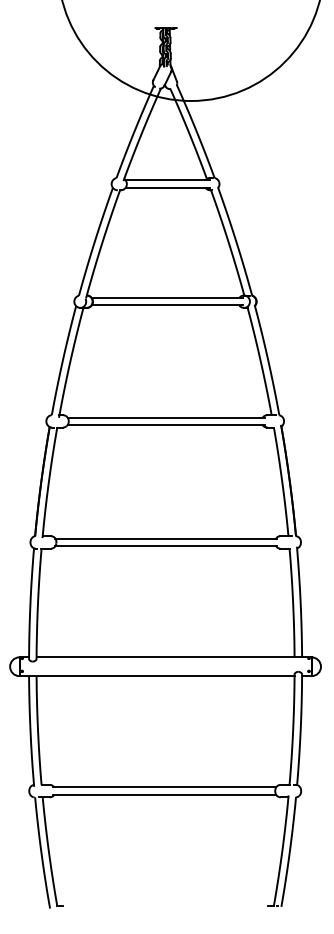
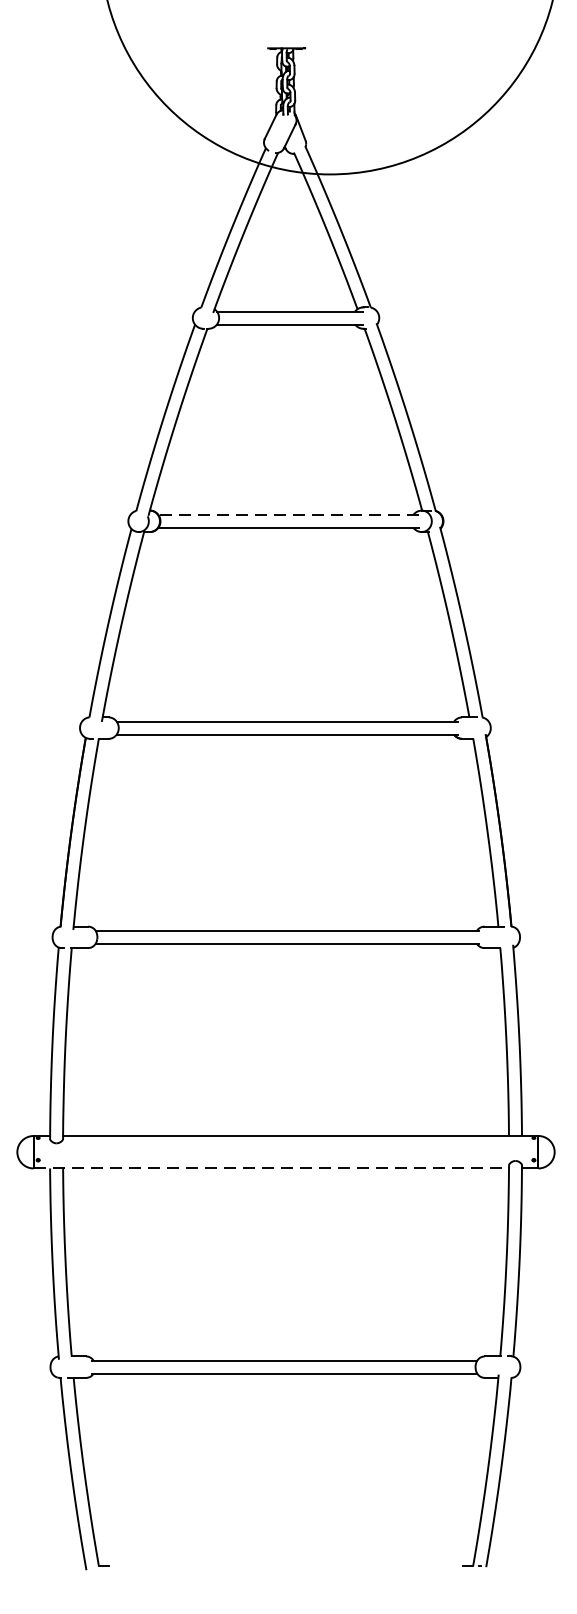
line: (167, 297) -> (289, 514), solid -> dashed
line: (157, 676) -> (272, 1169), solid -> dashed

